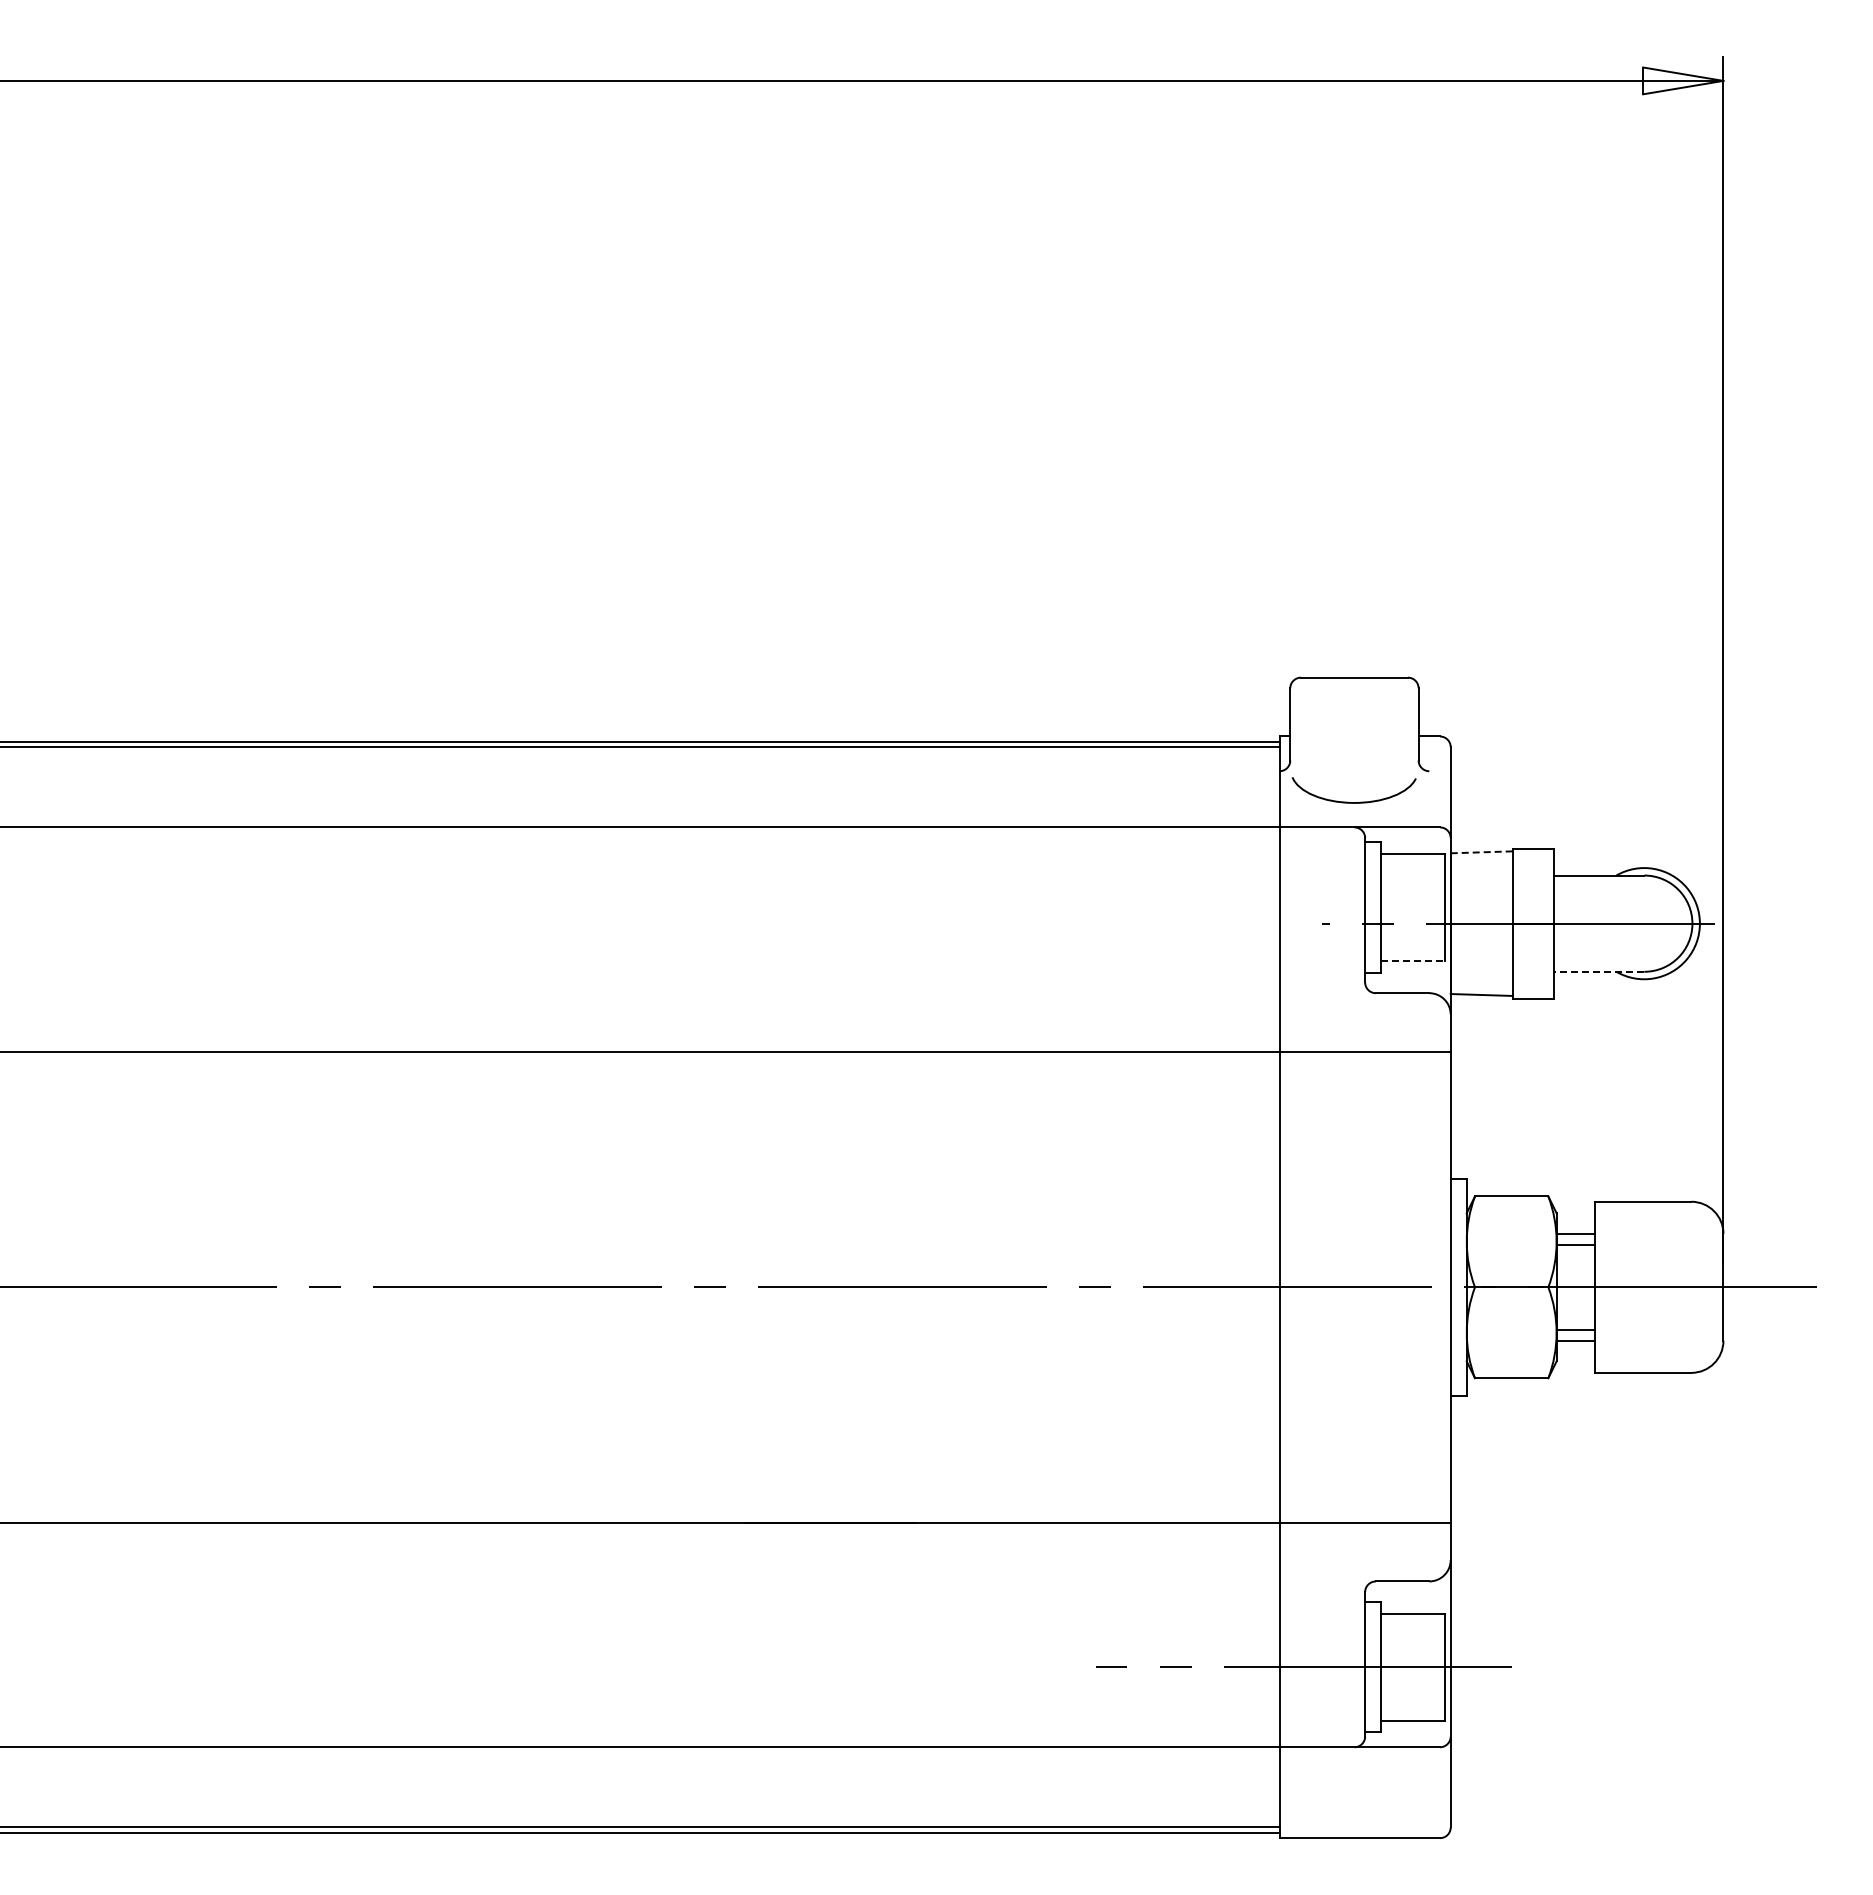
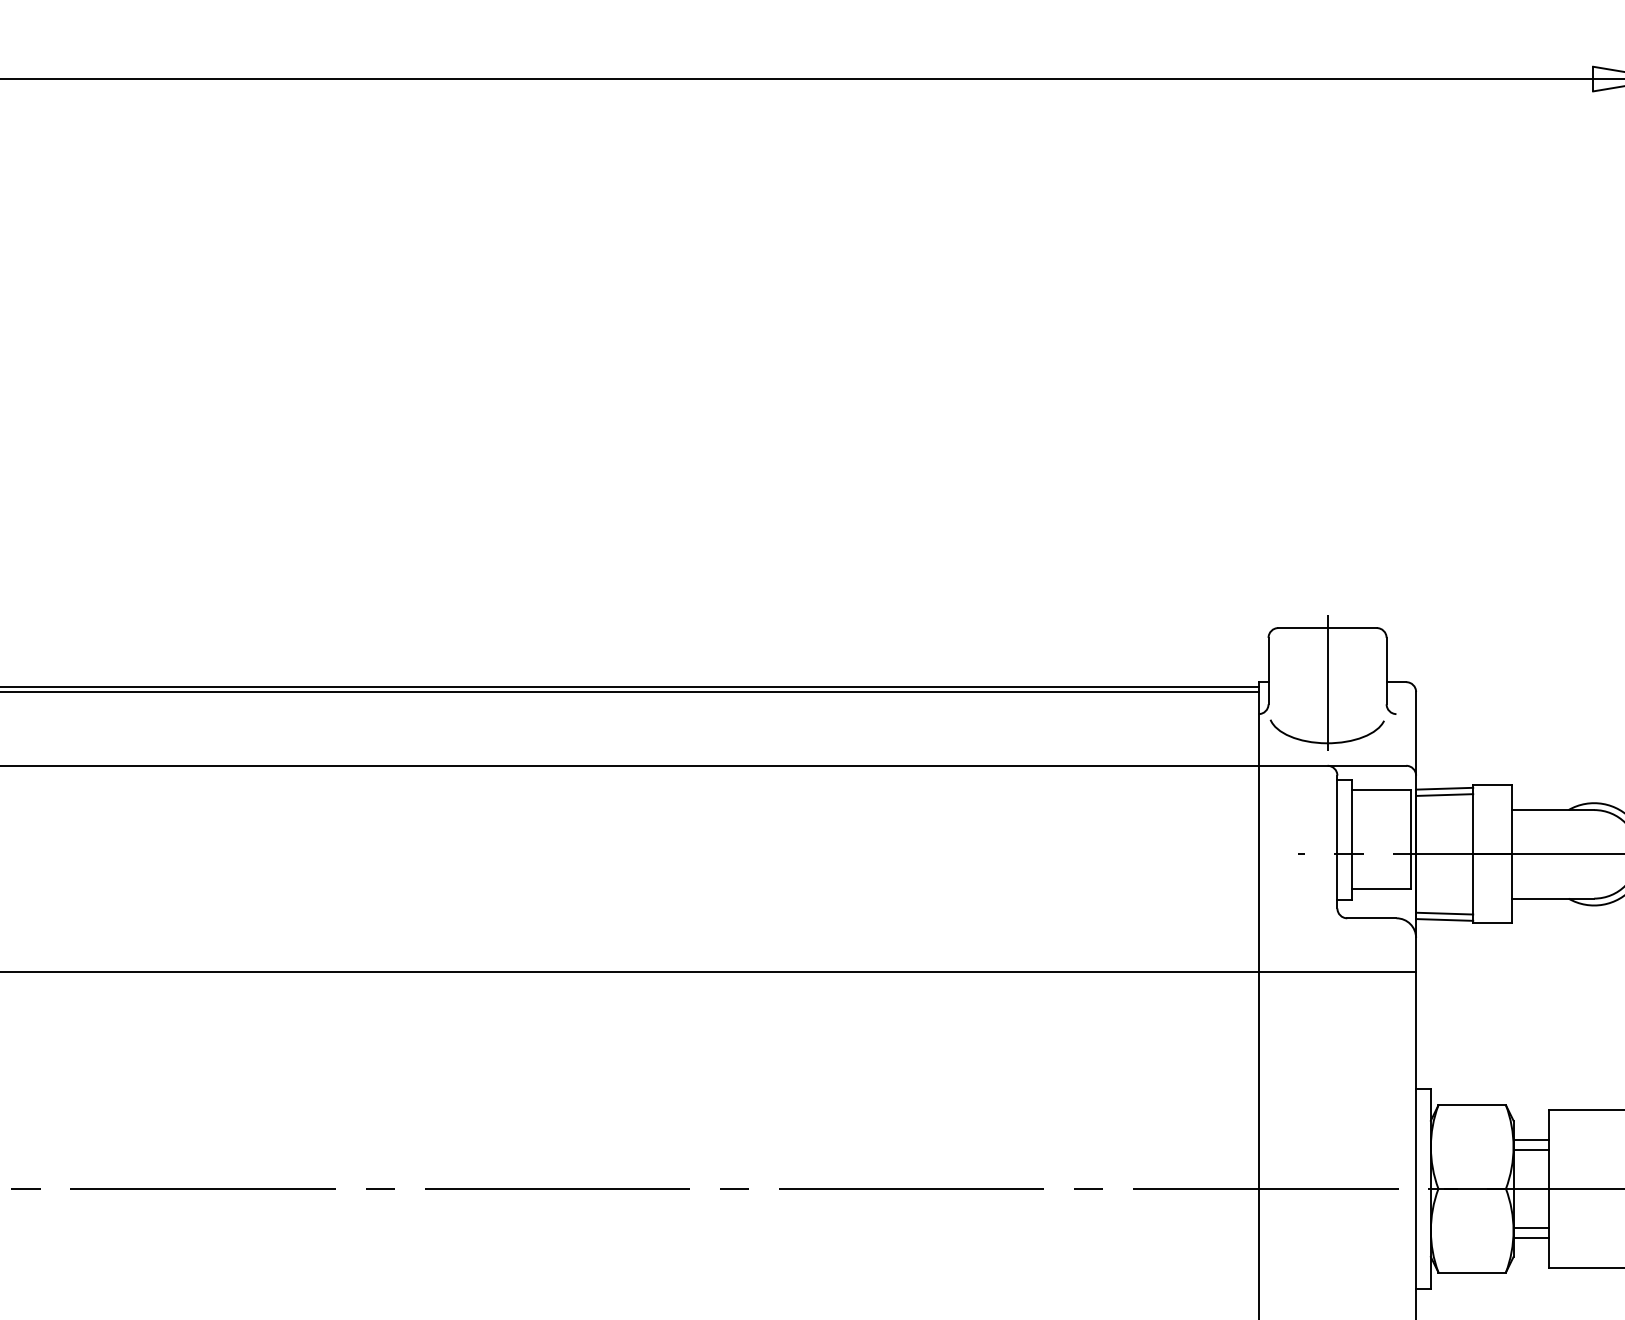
line: (1354, 737) -> (1327, 683), added
line: (1482, 852) -> (1445, 788), dashed -> solid
line: (1481, 859) -> (1444, 795), added
line: (1413, 961) -> (1381, 889), dashed -> solid
line: (1599, 971) -> (1552, 898), dashed -> solid
line: (1481, 988) -> (1444, 913), added

